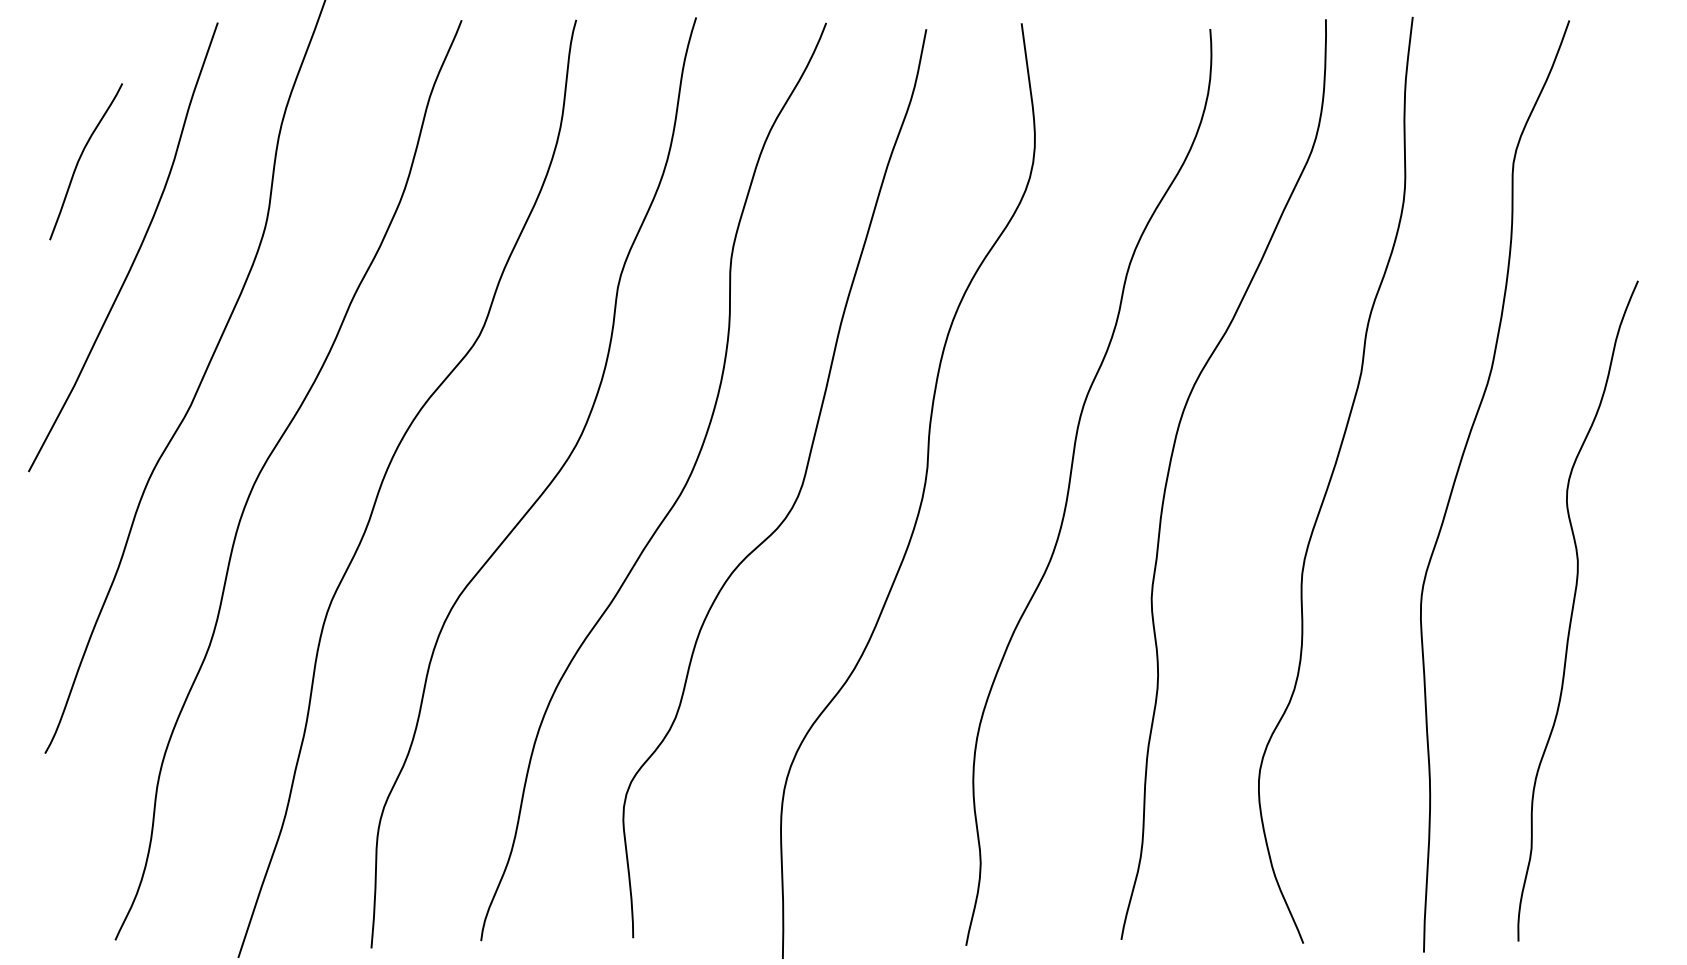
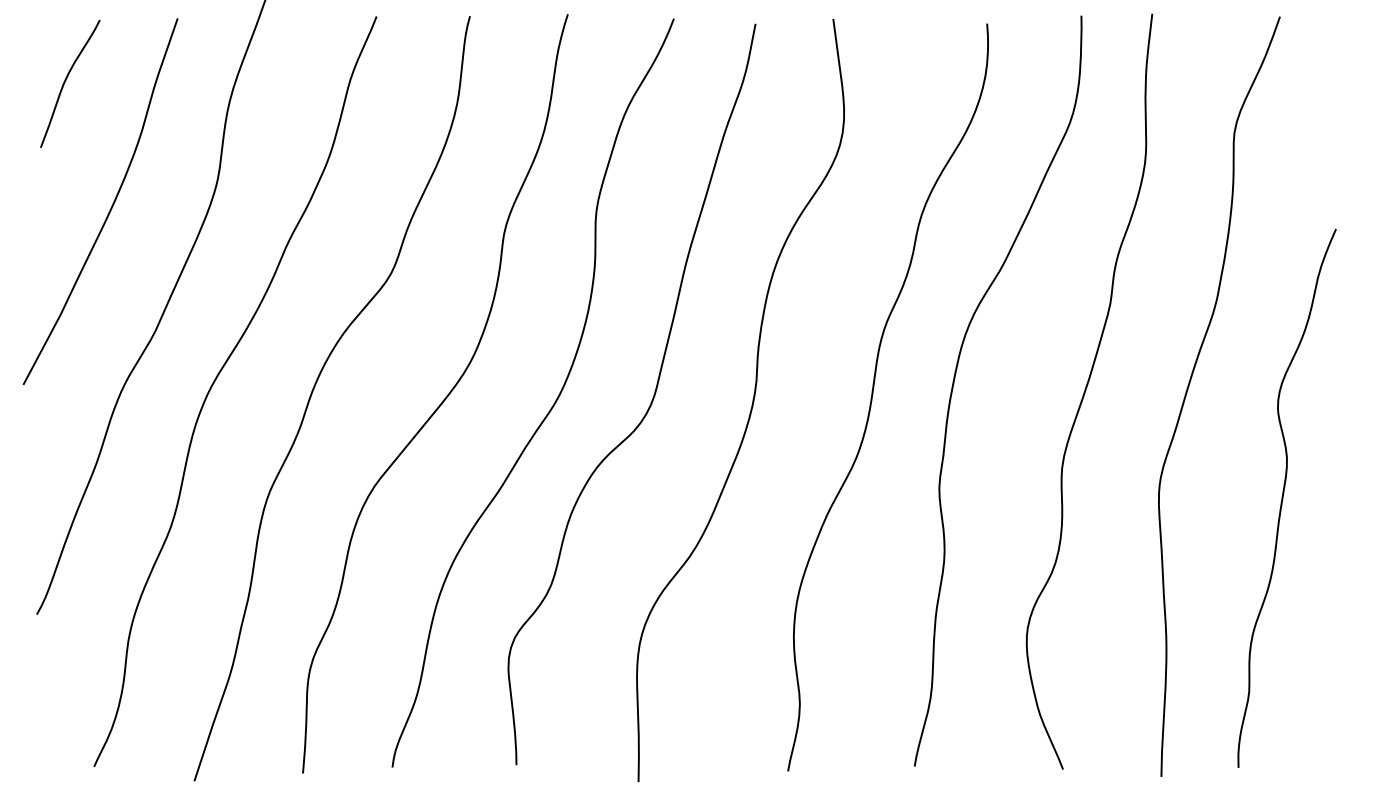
curve: (81, 157) -> (66, 80), moved

